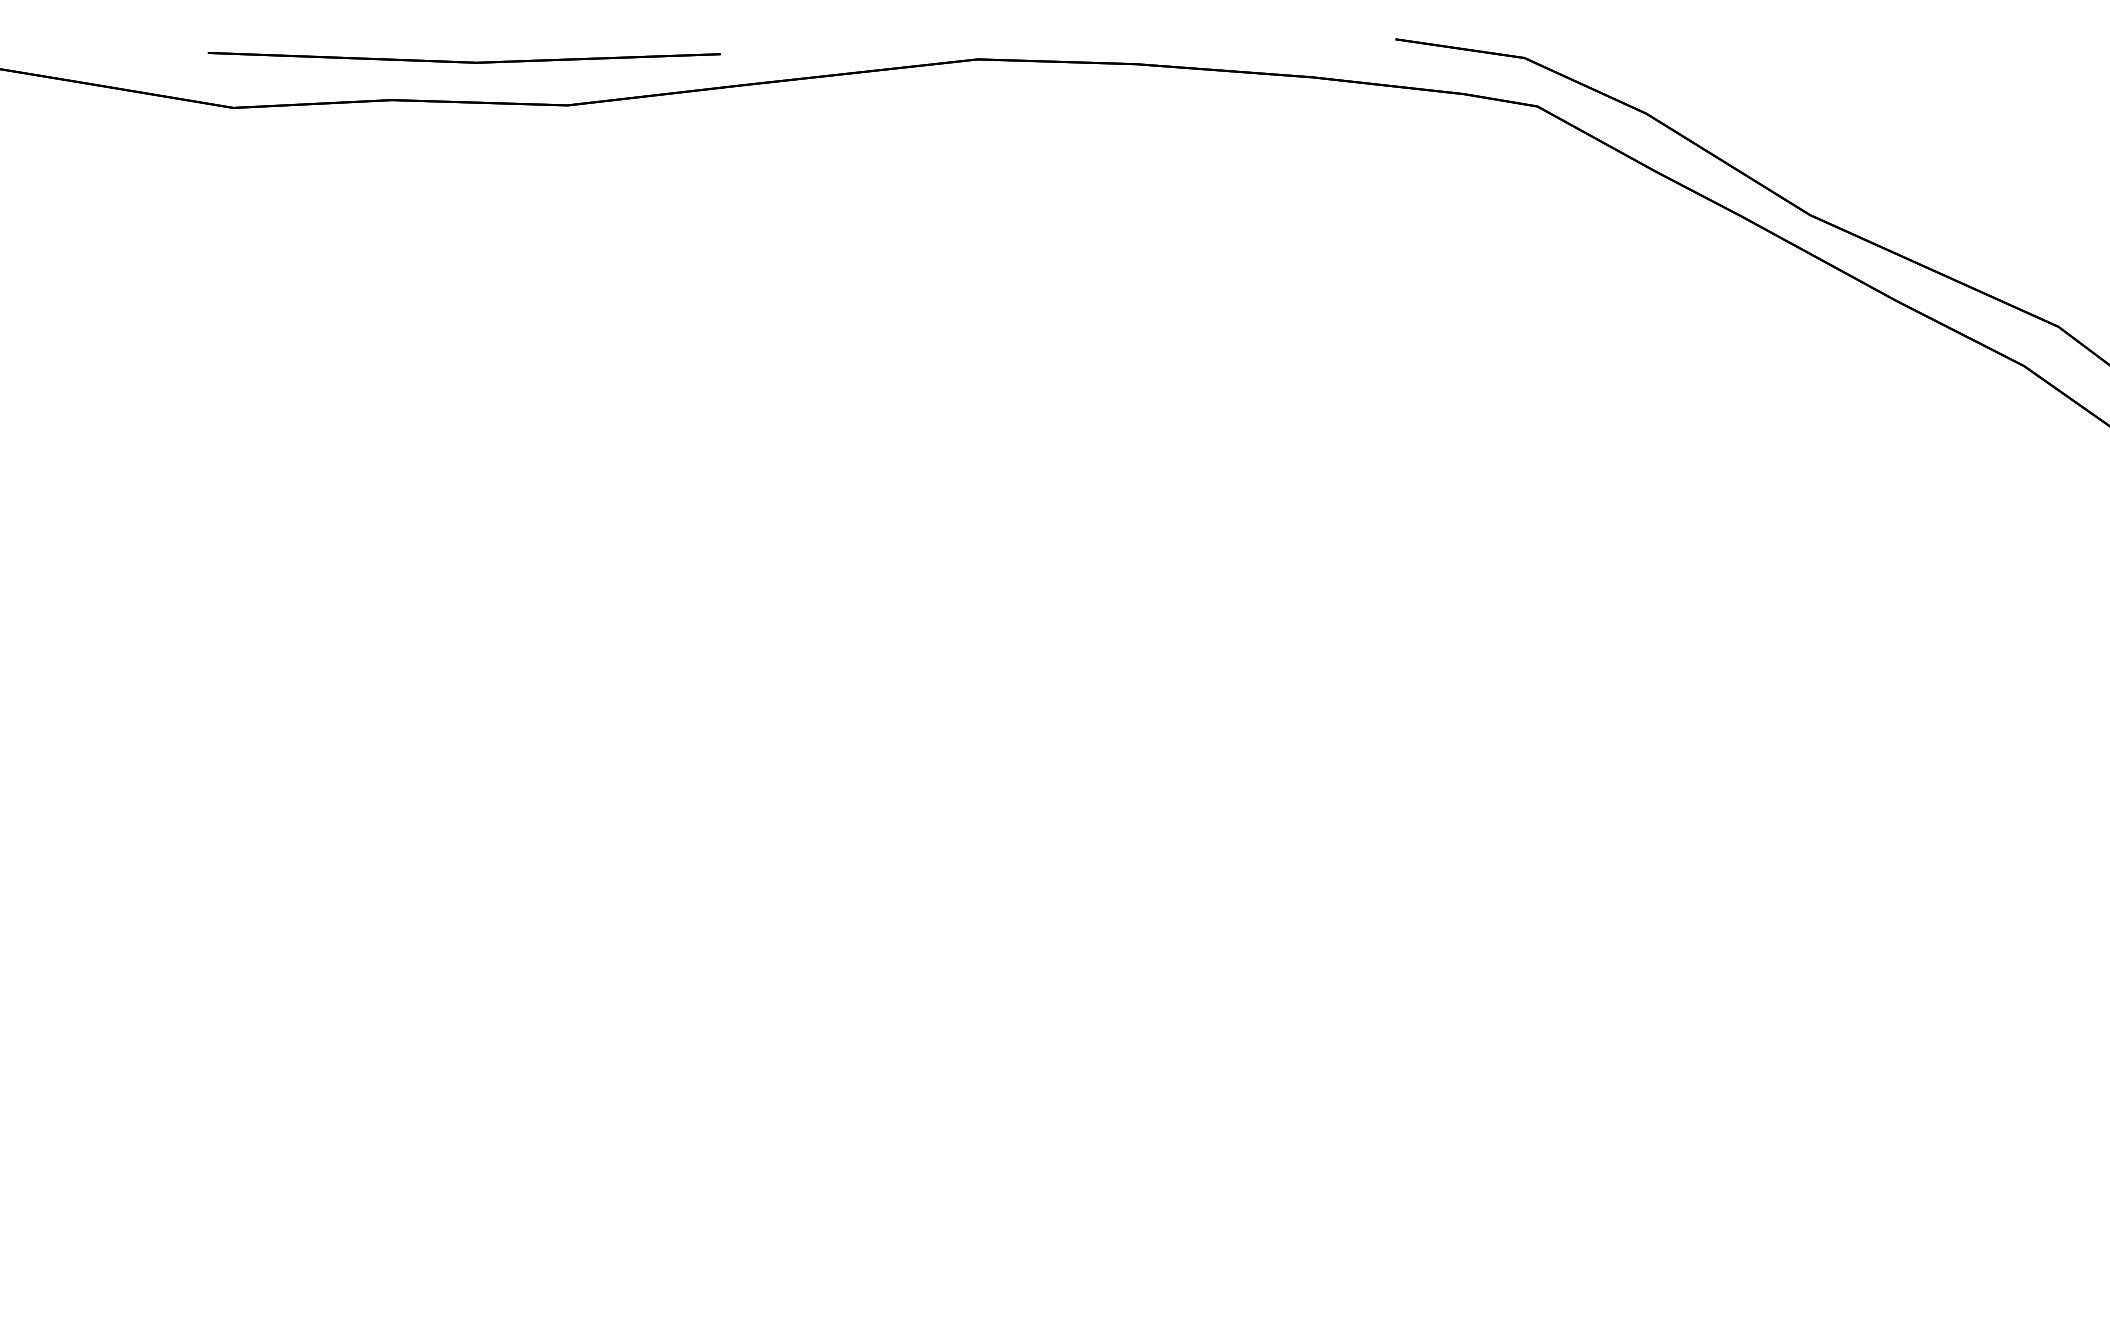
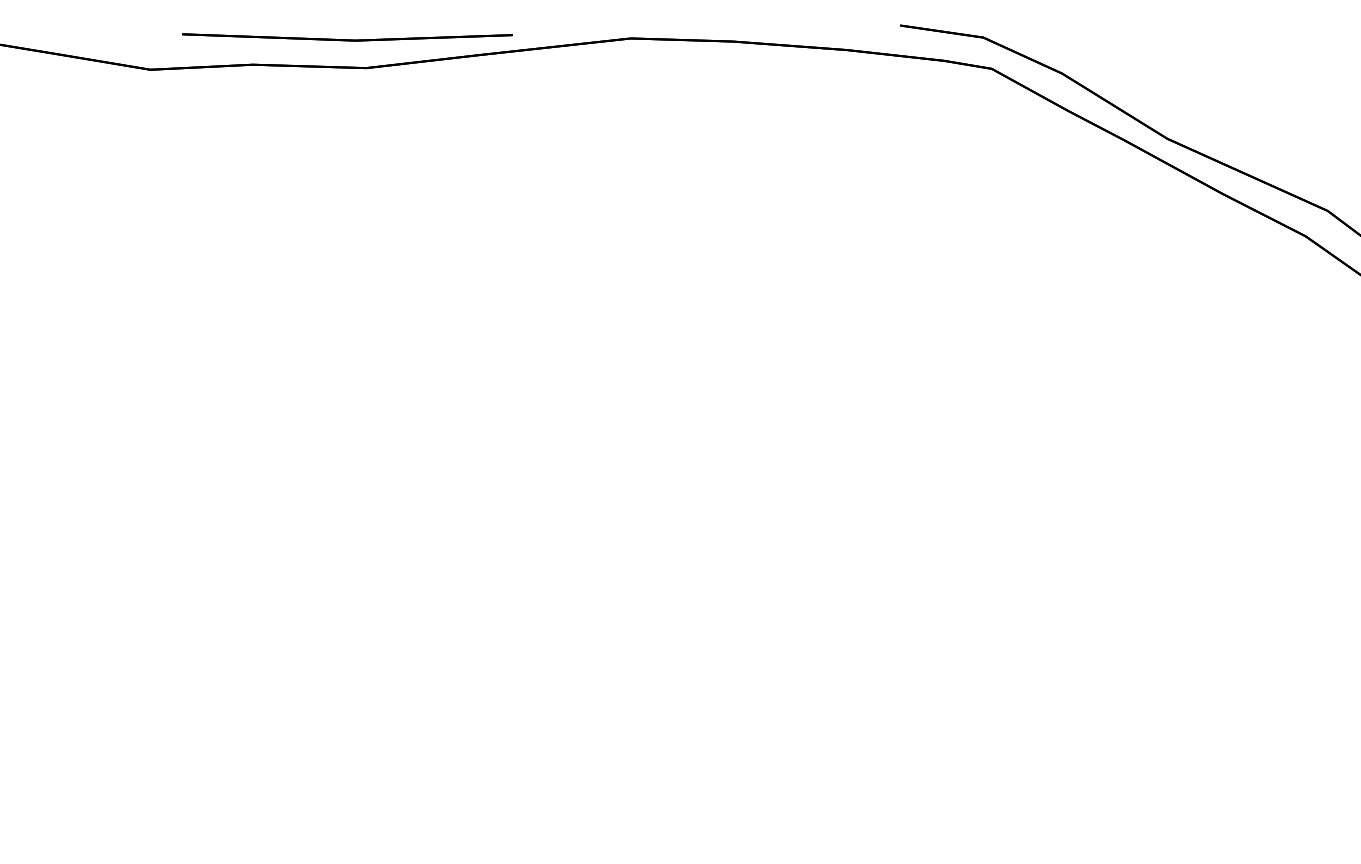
part: (464, 57) -> (347, 37), moved

